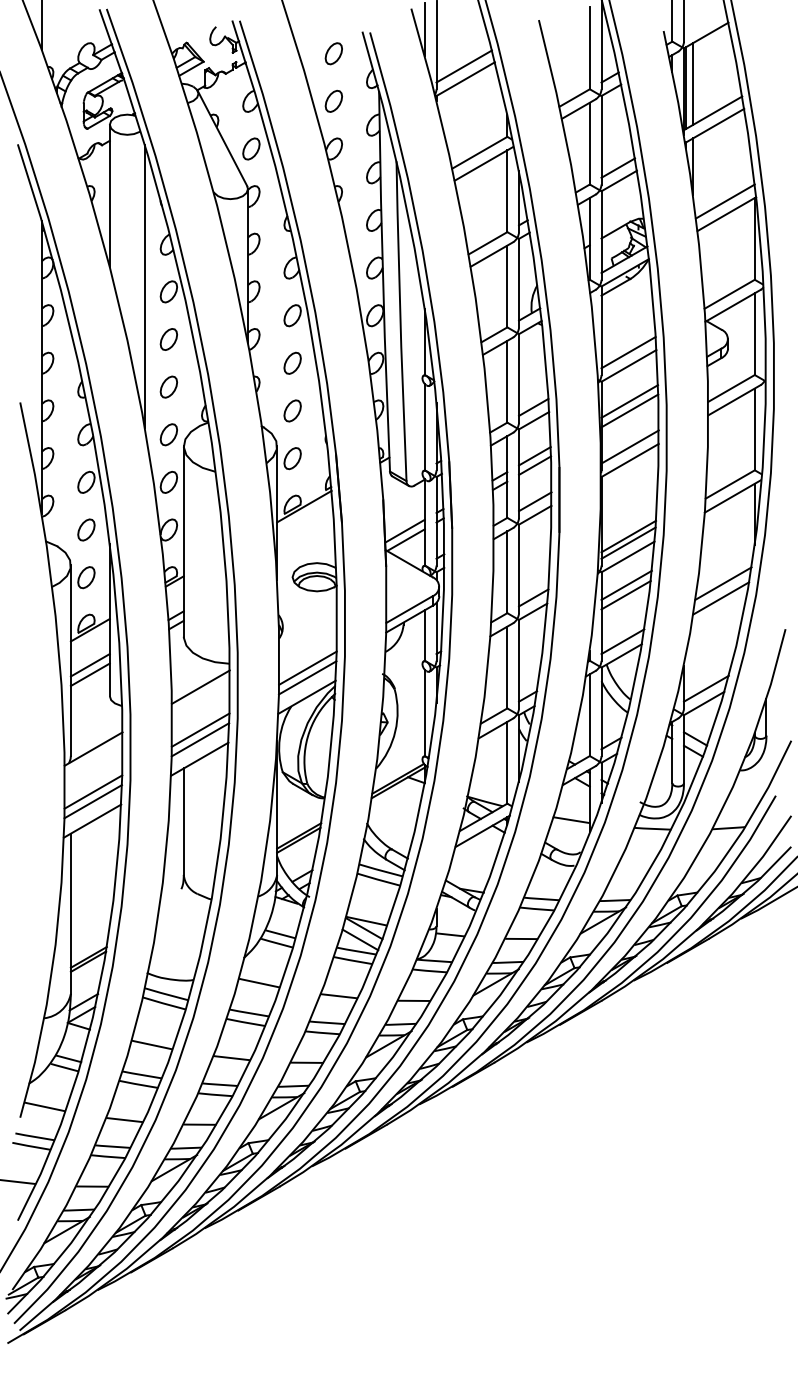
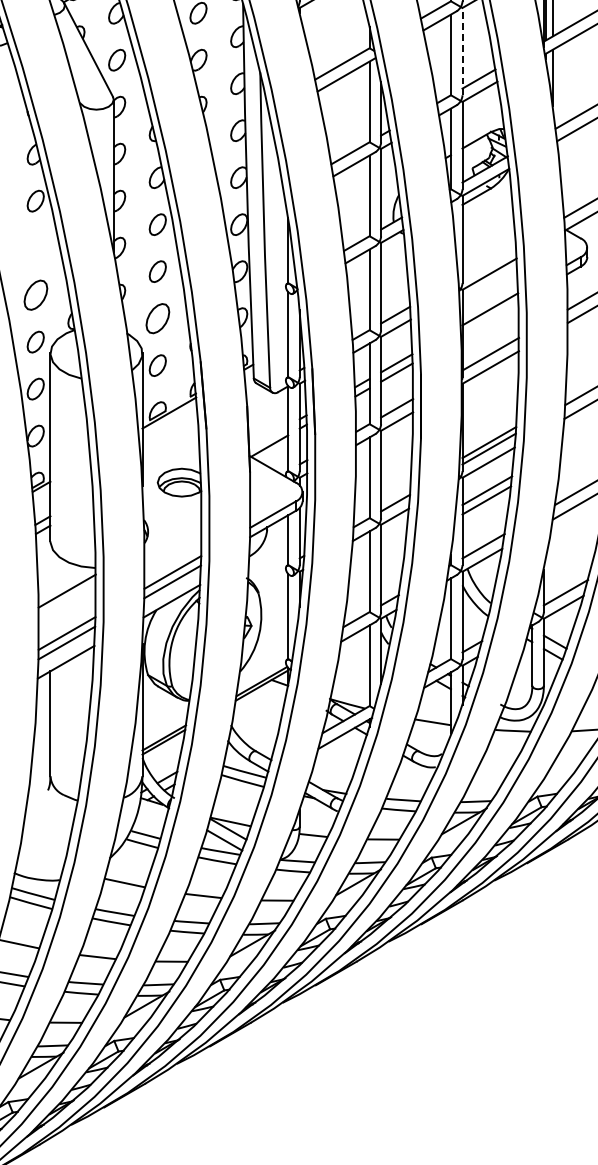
line: (601, 139) -> (462, 50), solid -> dashed
line: (144, 286) -> (11, 195), removed
part: (168, 339) -> (35, 248), removed
line: (628, 352) -> (489, 260), removed
part: (168, 386) -> (35, 294), size x1.4
part: (292, 410) -> (157, 318), size x1.4
line: (629, 410) -> (490, 318), removed
line: (404, 530) -> (268, 436), removed

